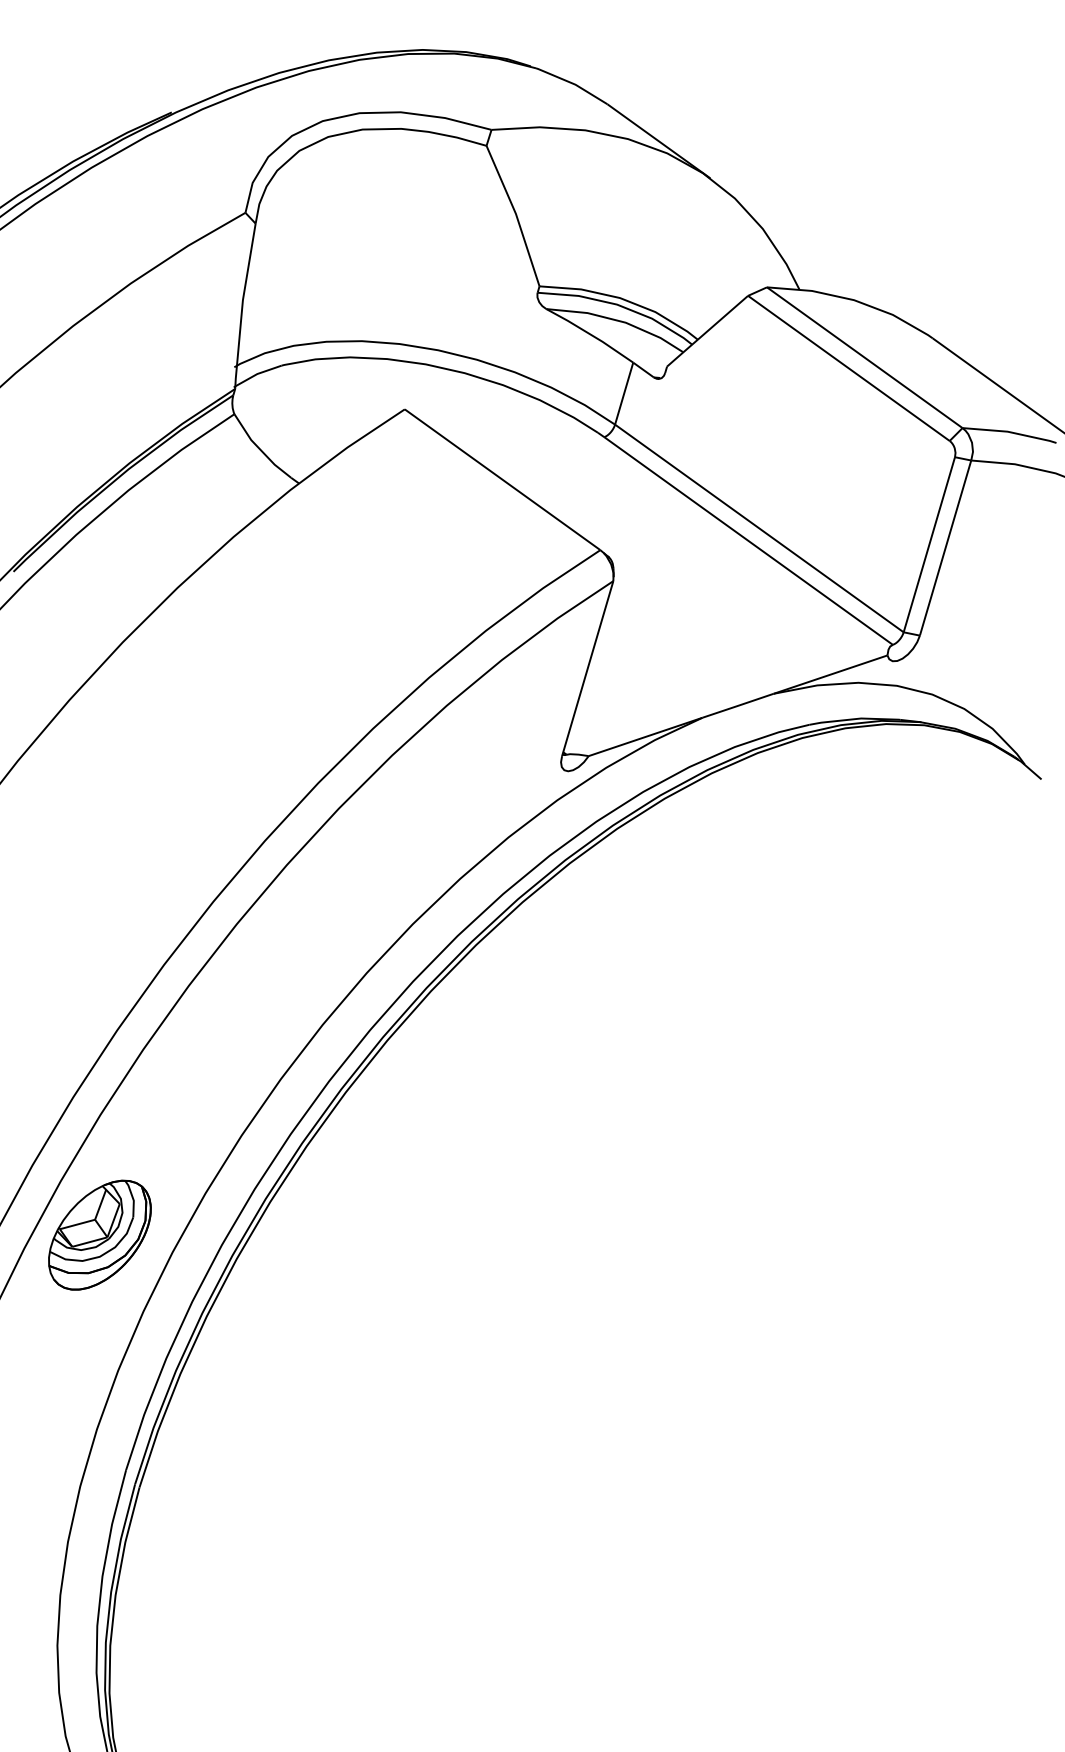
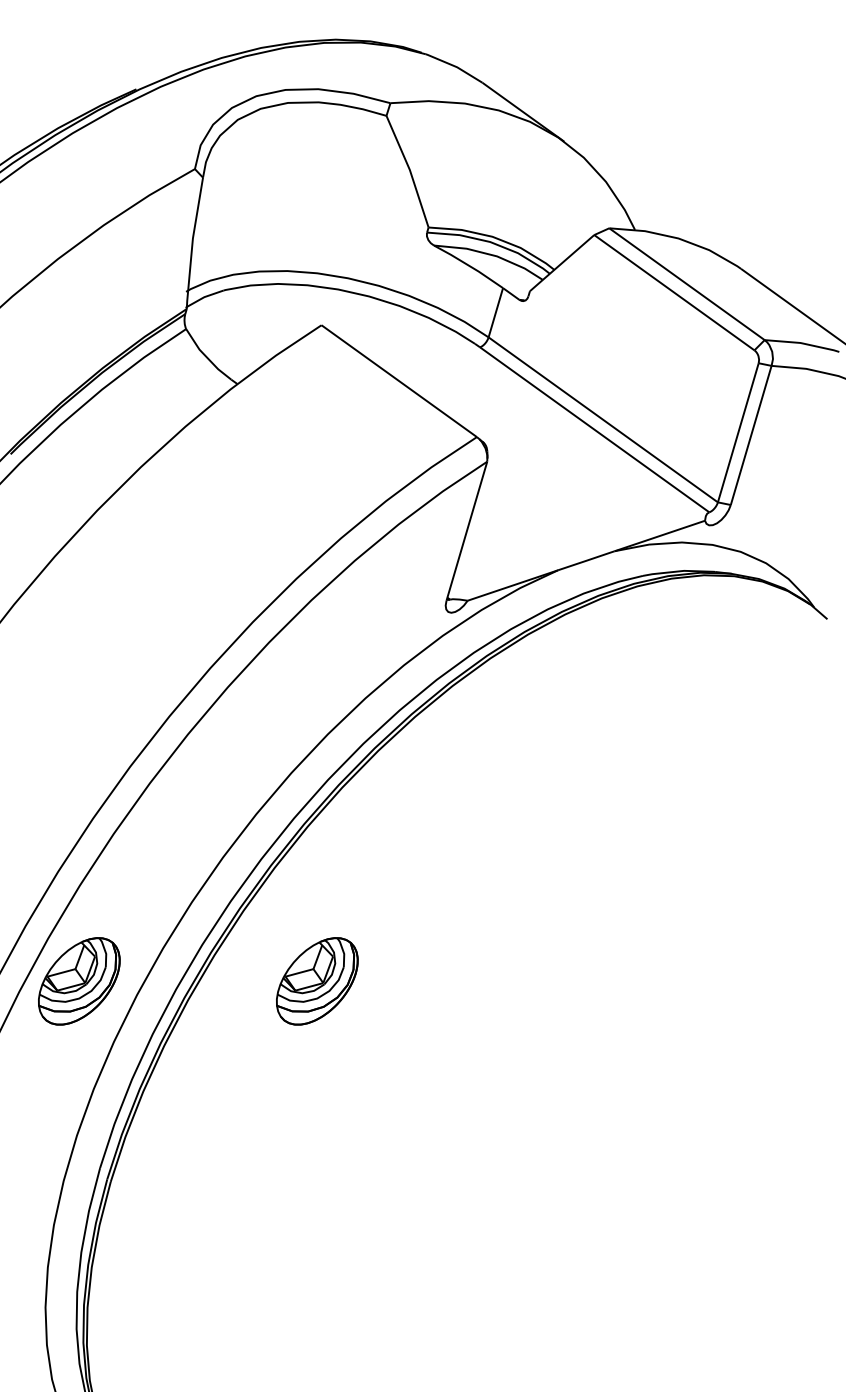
part: (399, 1235) -> (317, 981), added

